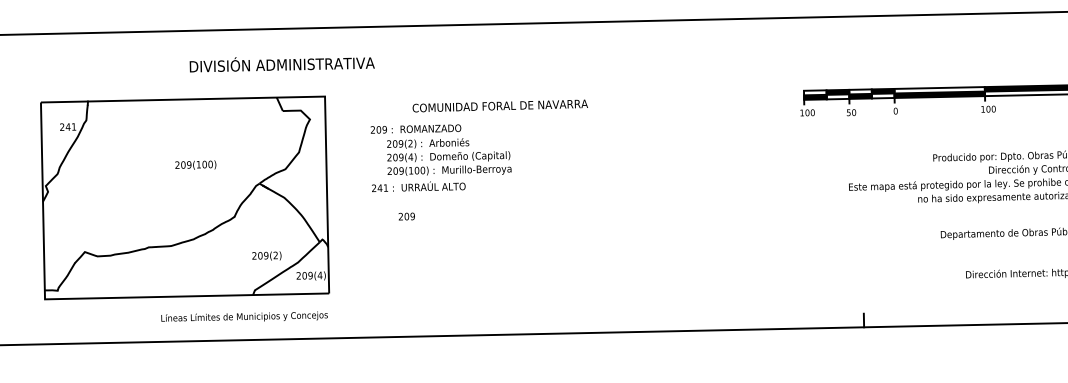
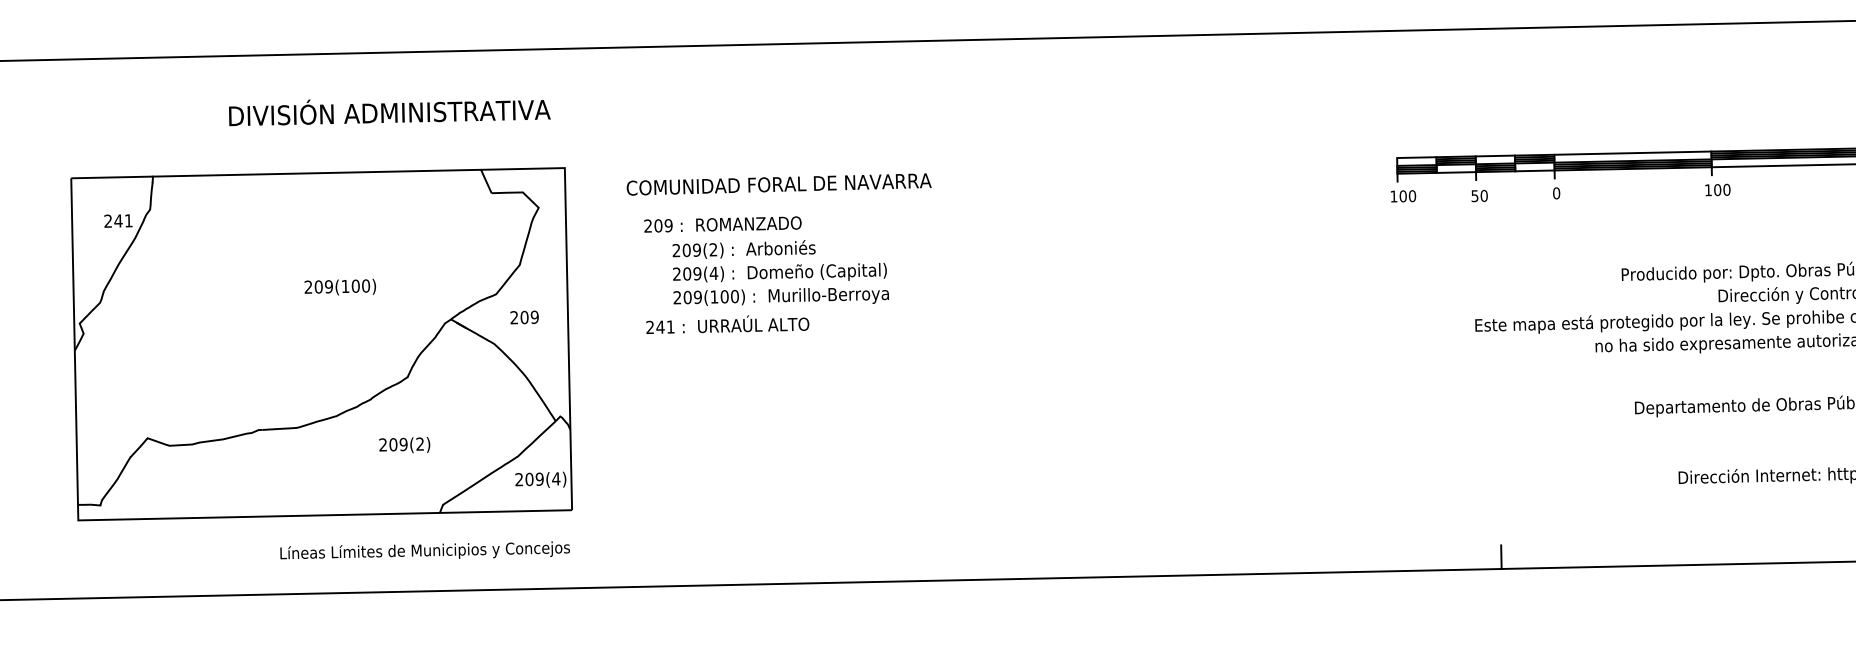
text: (281, 64) -> (388, 112), moved
text: (499, 105) -> (777, 183), moved
text: (406, 216) -> (523, 317), moved
text: (266, 255) -> (404, 444), moved

